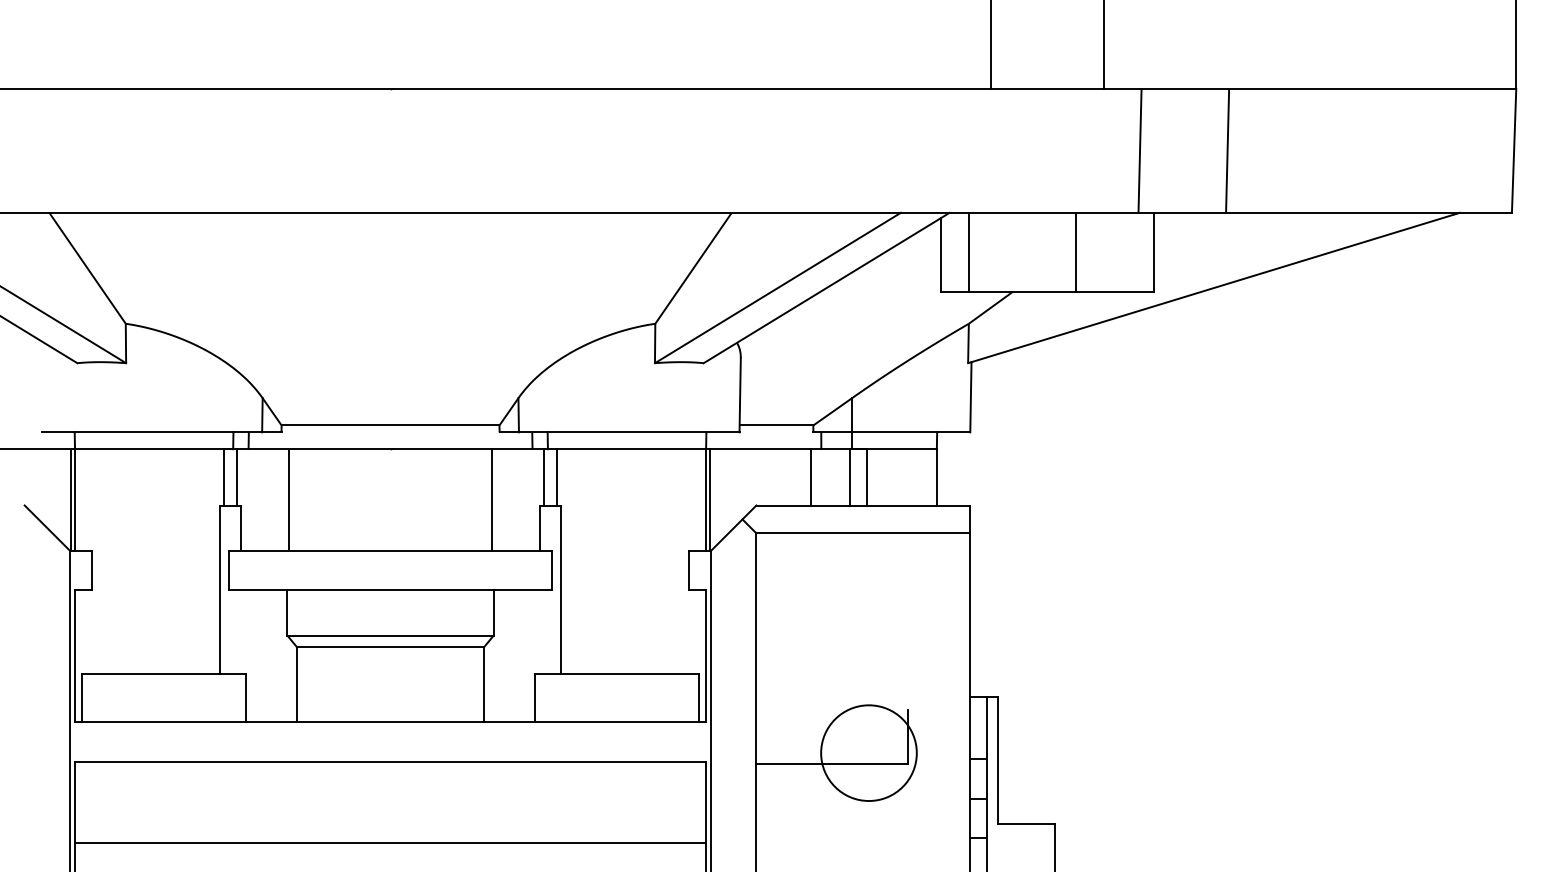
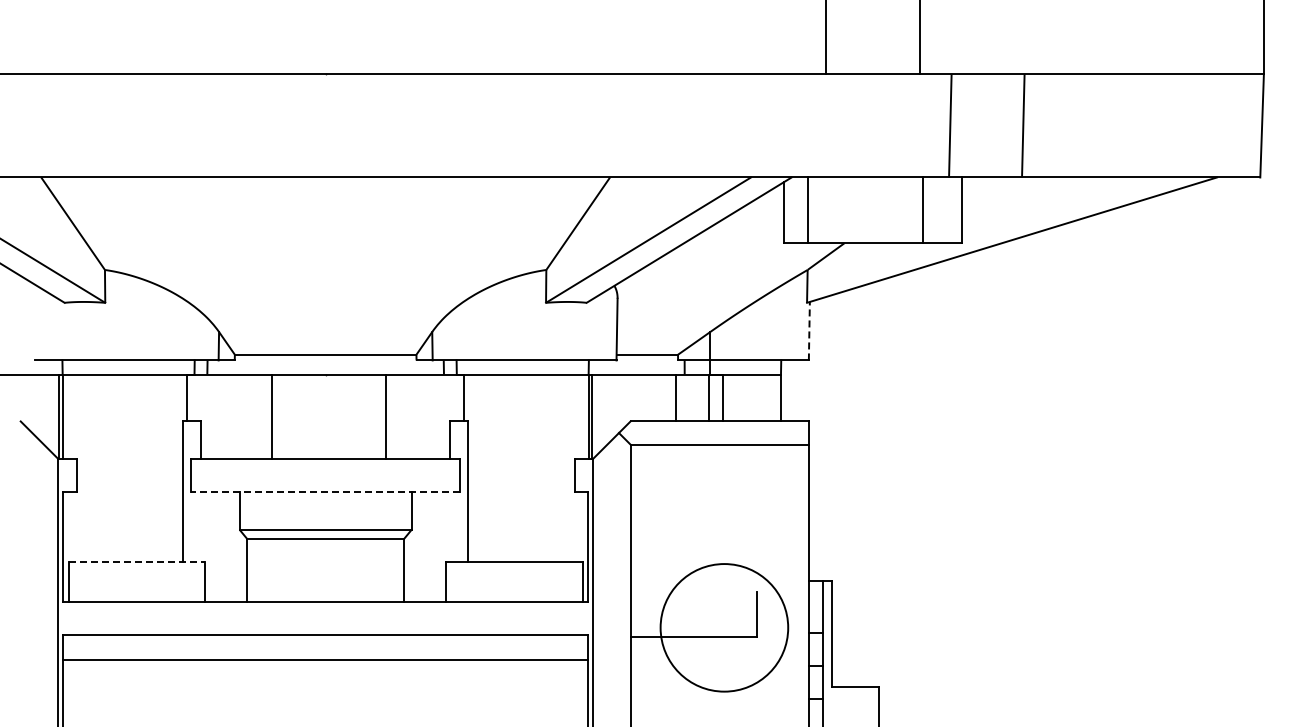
line: (1075, 252) -> (922, 210), moved
line: (971, 396) -> (809, 330), solid -> dashed
line: (236, 476) -> (197, 397), removed
line: (543, 476) -> (453, 397), removed
line: (289, 499) -> (272, 416), moved
line: (491, 499) -> (385, 416), moved
line: (390, 589) -> (325, 491), solid -> dashed
line: (164, 674) -> (137, 562), solid -> dashed
circle: (869, 752) -> (724, 627), size x1.6
line: (390, 842) -> (325, 659), moved

